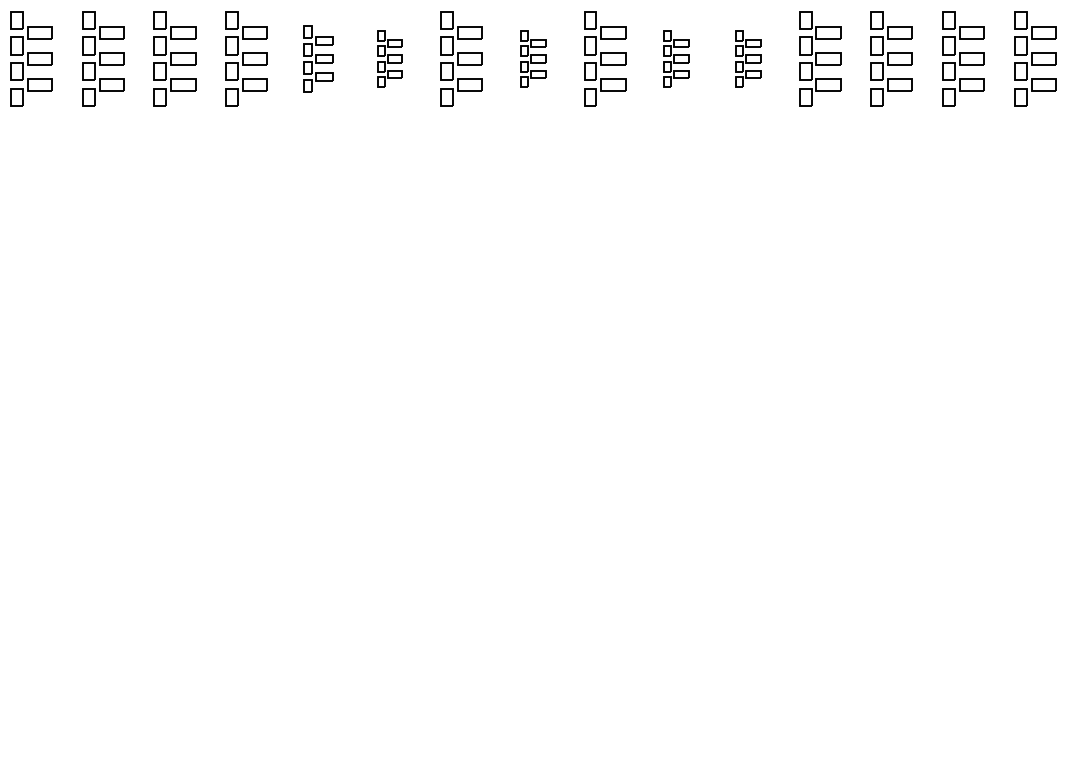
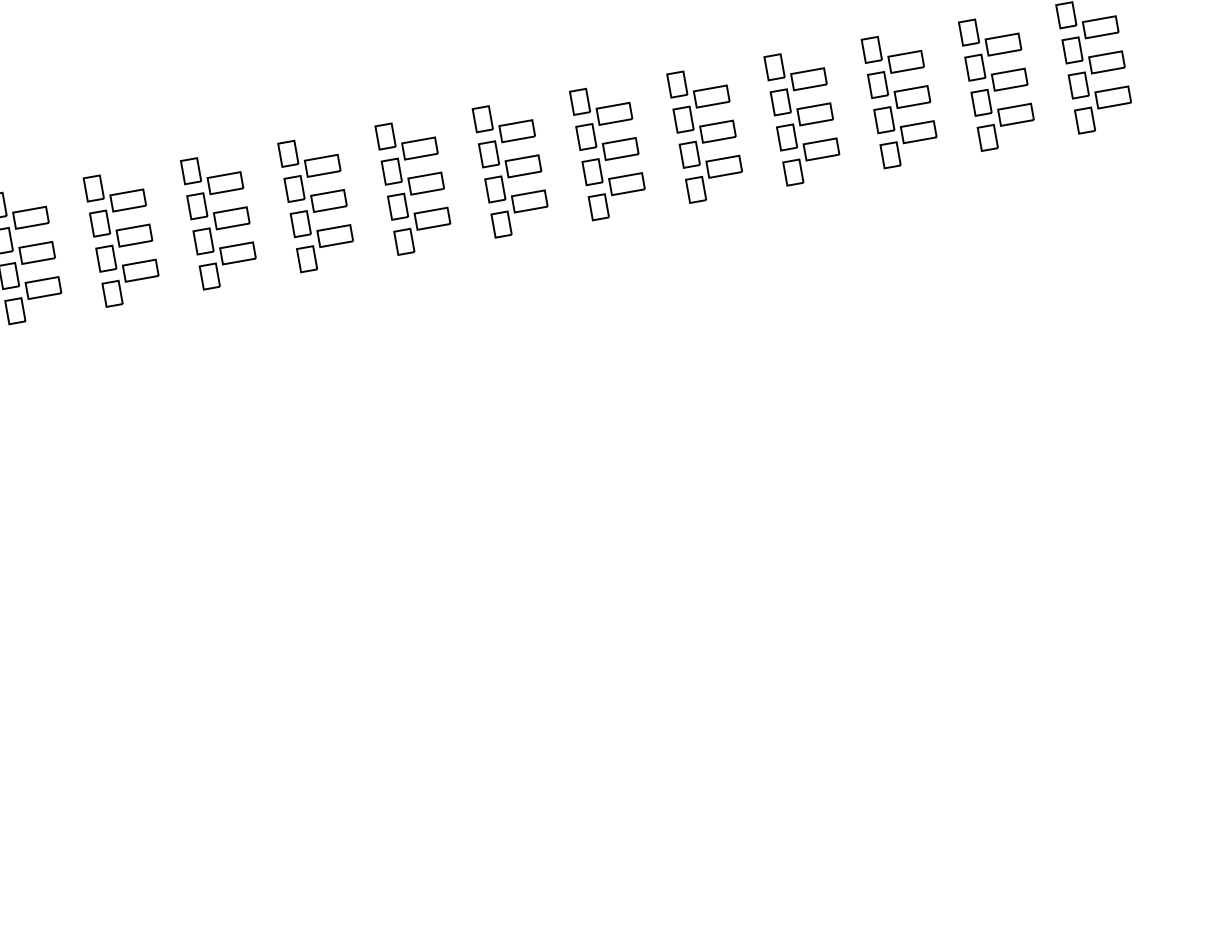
part: (318, 58) -> (123, 237), size x1.43
part: (389, 58) -> (219, 219), size x1.67
part: (533, 58) -> (414, 185), size x1.67
part: (676, 58) -> (608, 150), size x1.67
part: (748, 58) -> (706, 133), size x1.67

